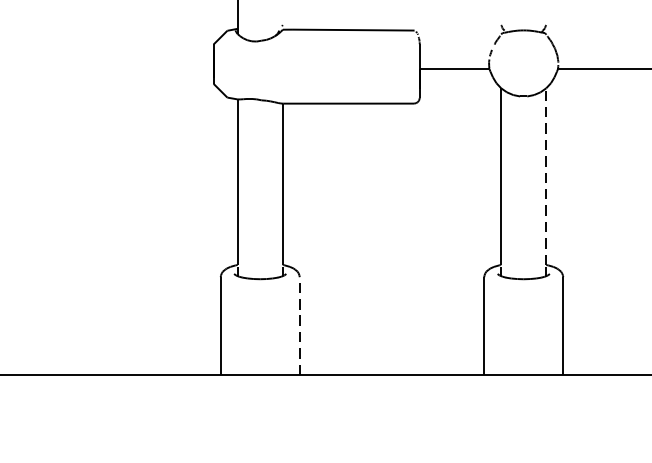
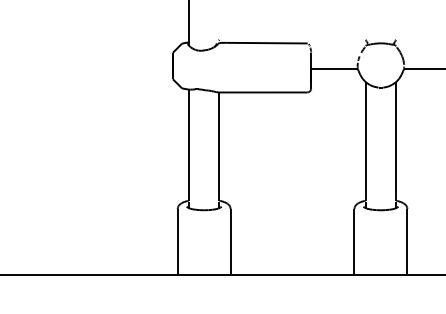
line: (546, 175) -> (396, 140), dashed -> solid
line: (299, 325) -> (230, 241), dashed -> solid

